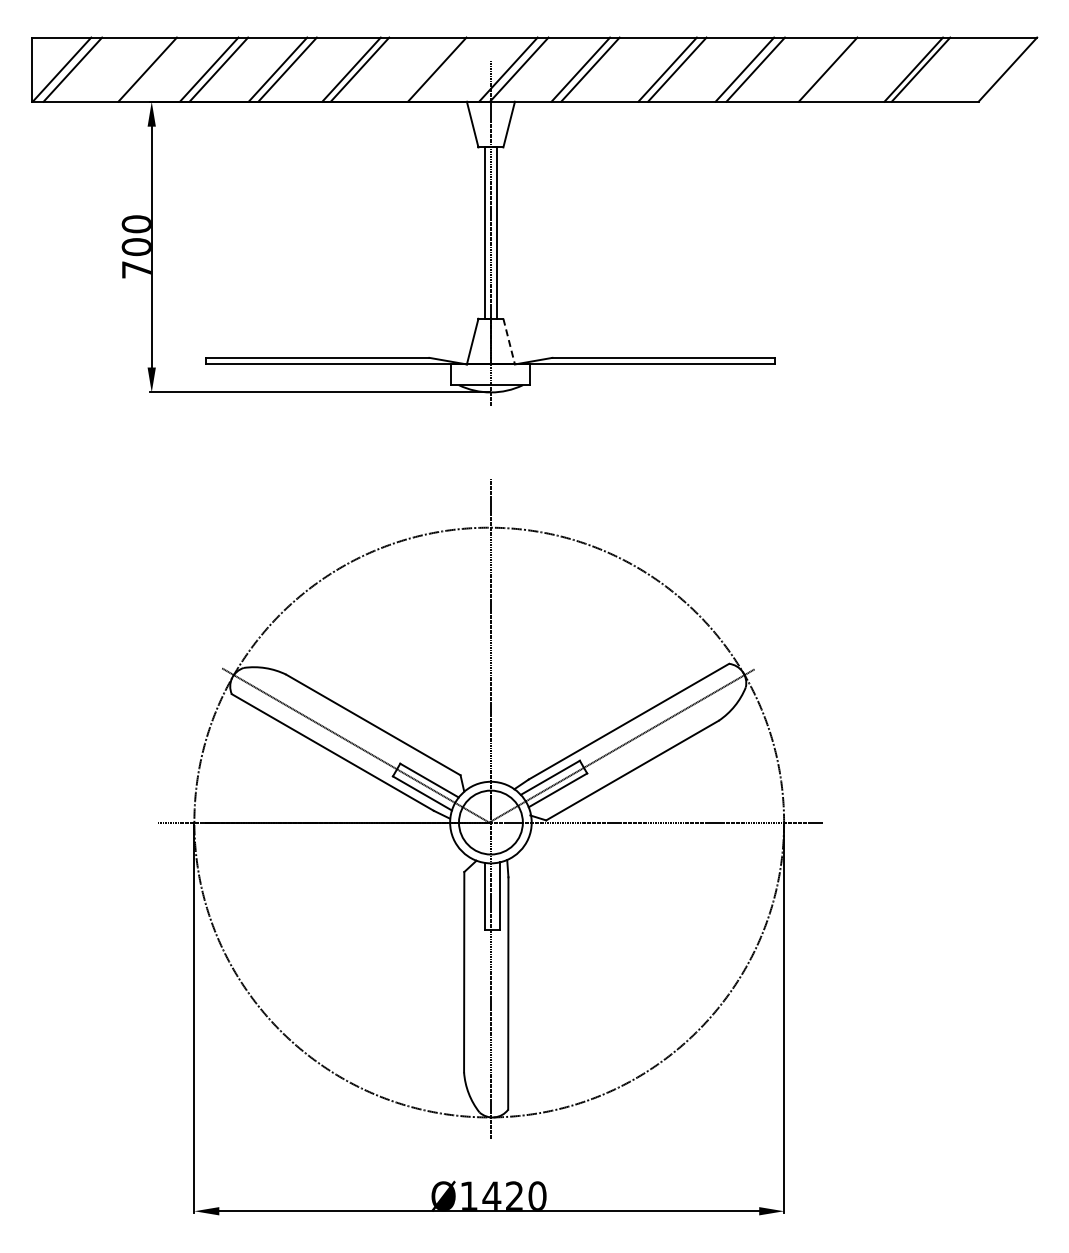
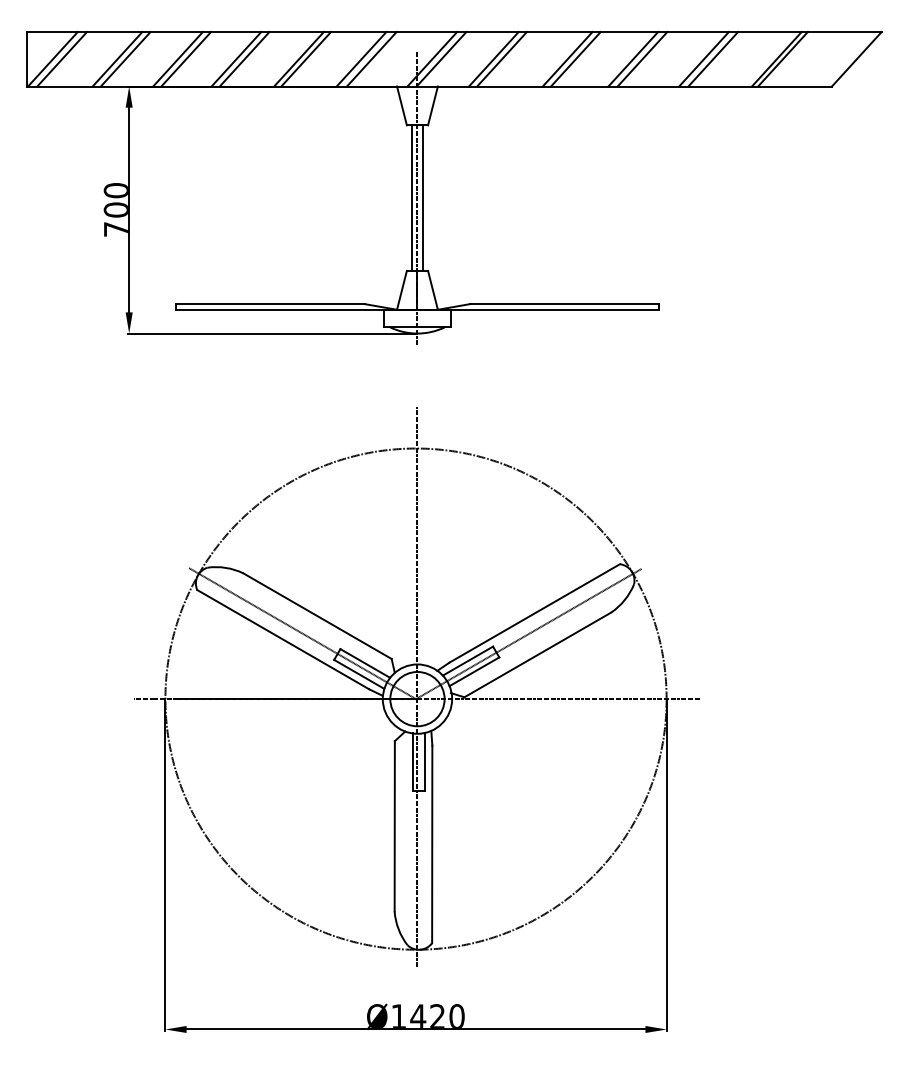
line: (137, 69) -> (117, 59), added
line: (424, 69) -> (361, 59), added
line: (838, 69) -> (712, 59), added
line: (509, 341) -> (433, 290), dashed -> solid

